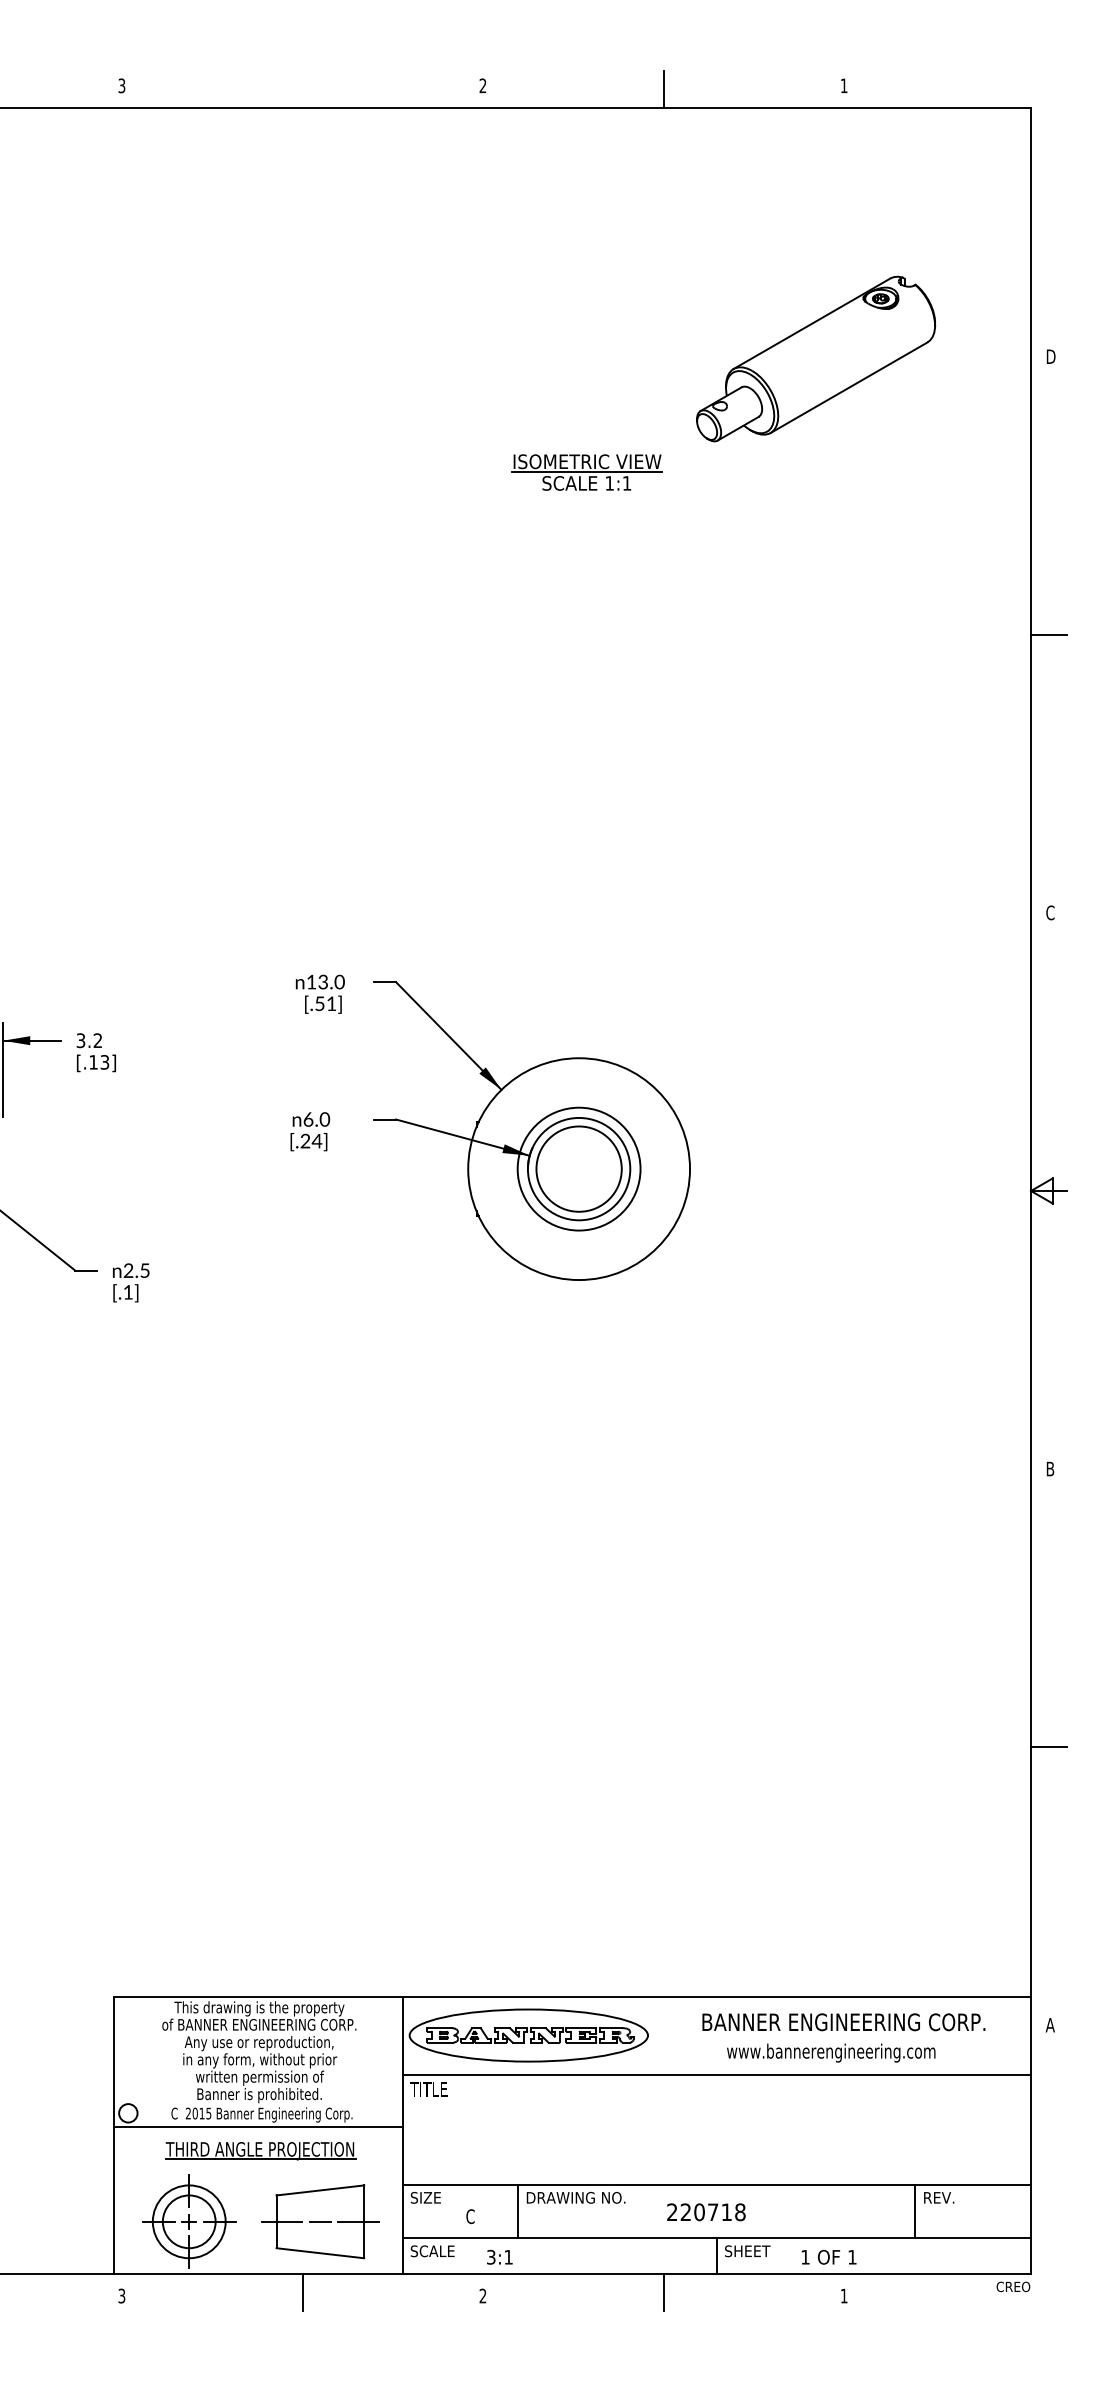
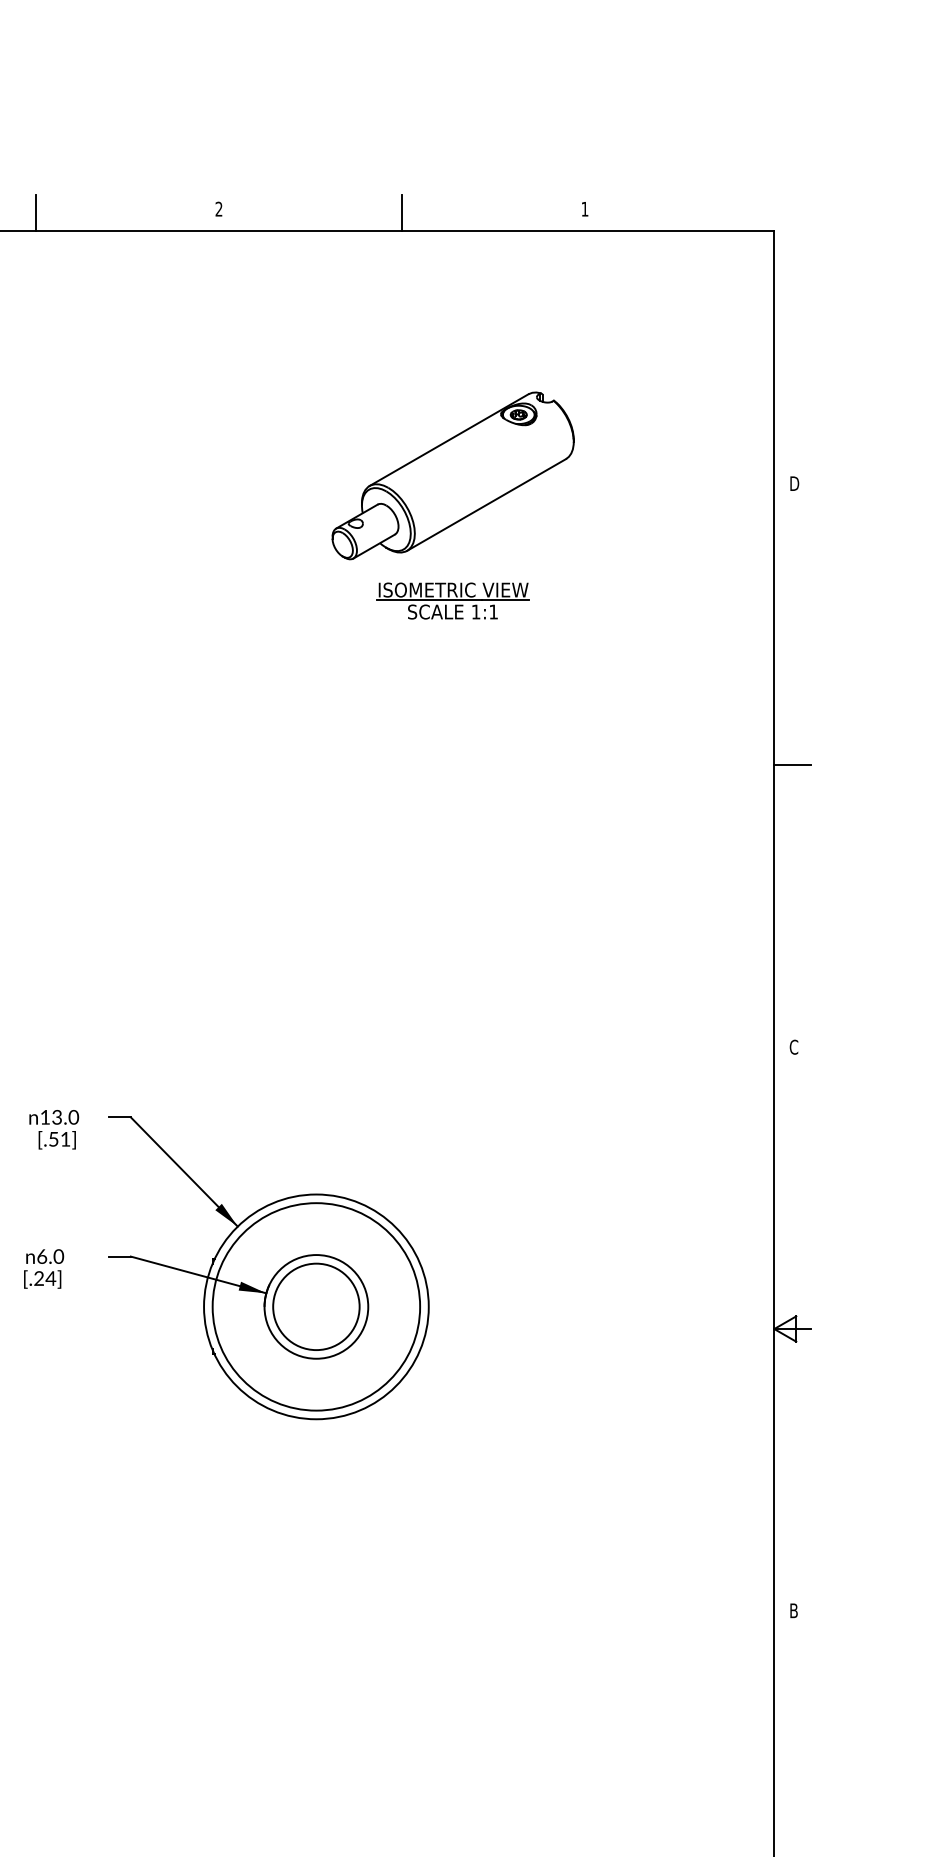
line: (302, 89) -> (36, 212), added
part: (816, 358) -> (453, 475), moved
part: (586, 472) -> (452, 600), moved
circle: (578, 1168) -> (315, 1306), size x1.67

